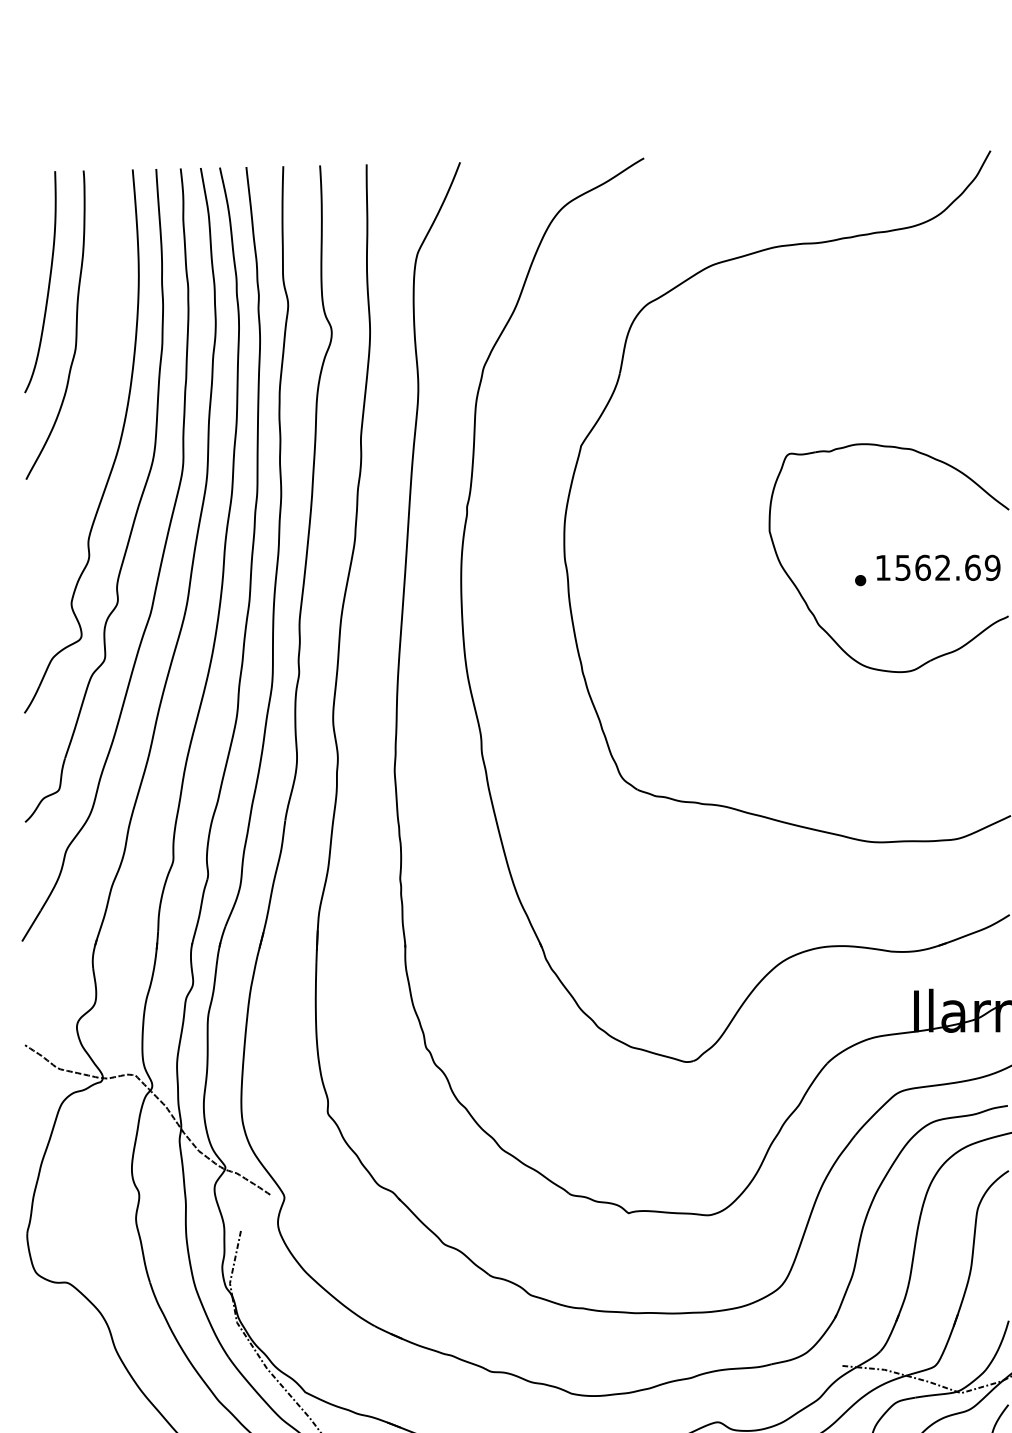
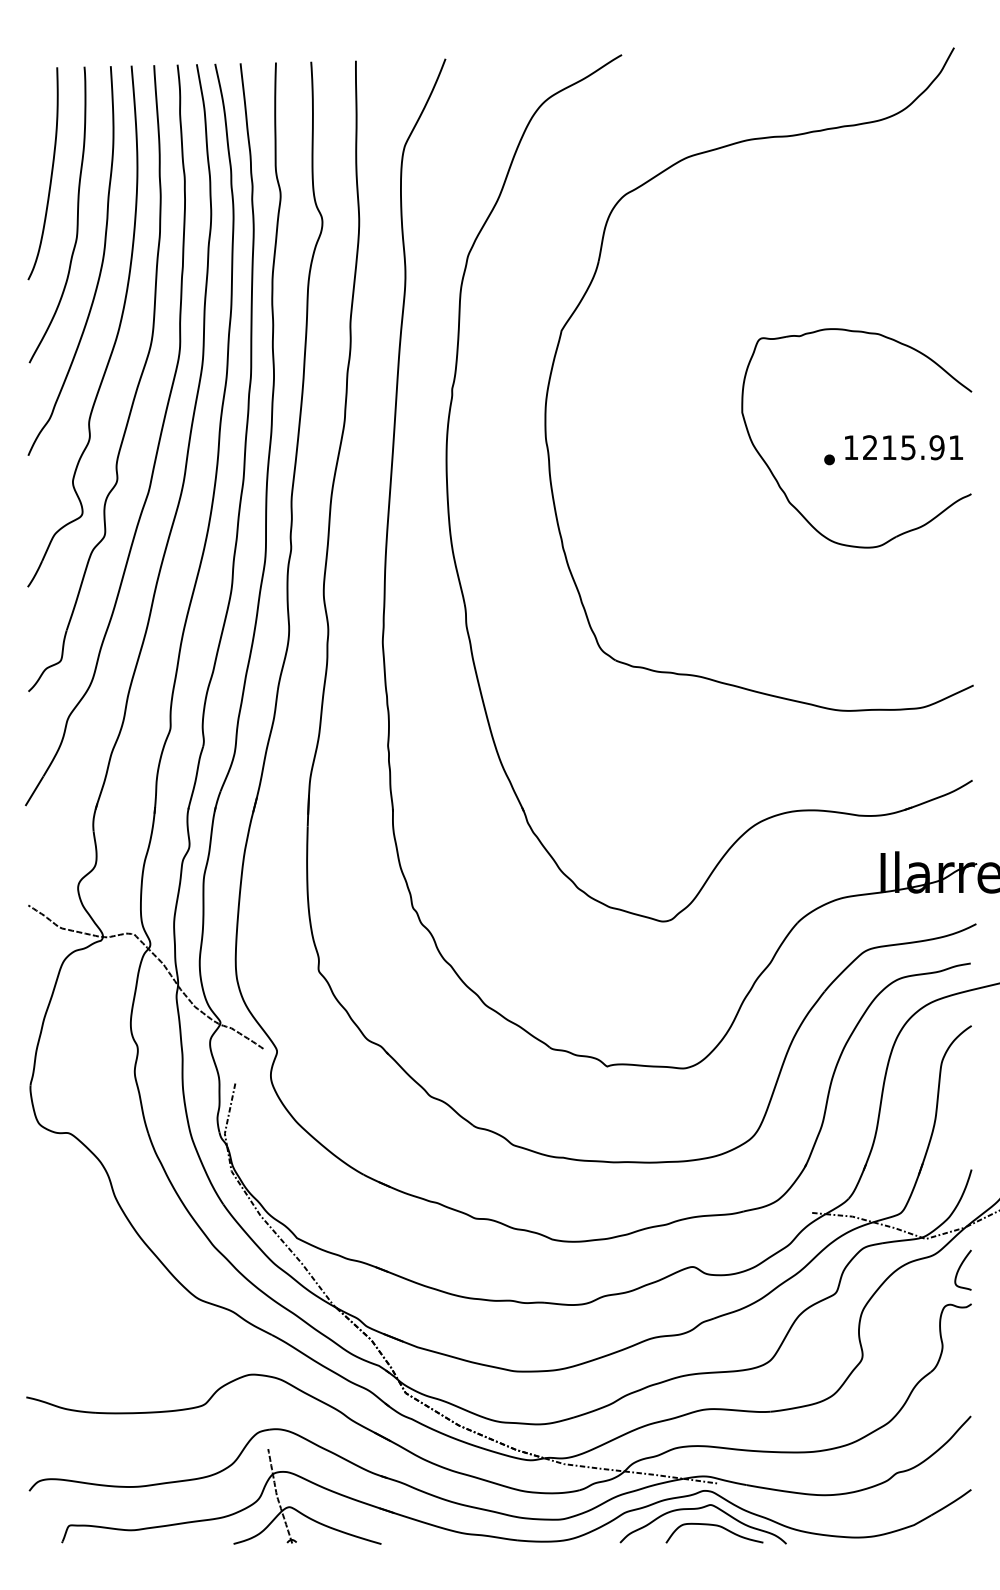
curve: (100, 378) -> (100, 266), added
text: (948, 567) -> (913, 447), 1562.69 -> 1215.91

